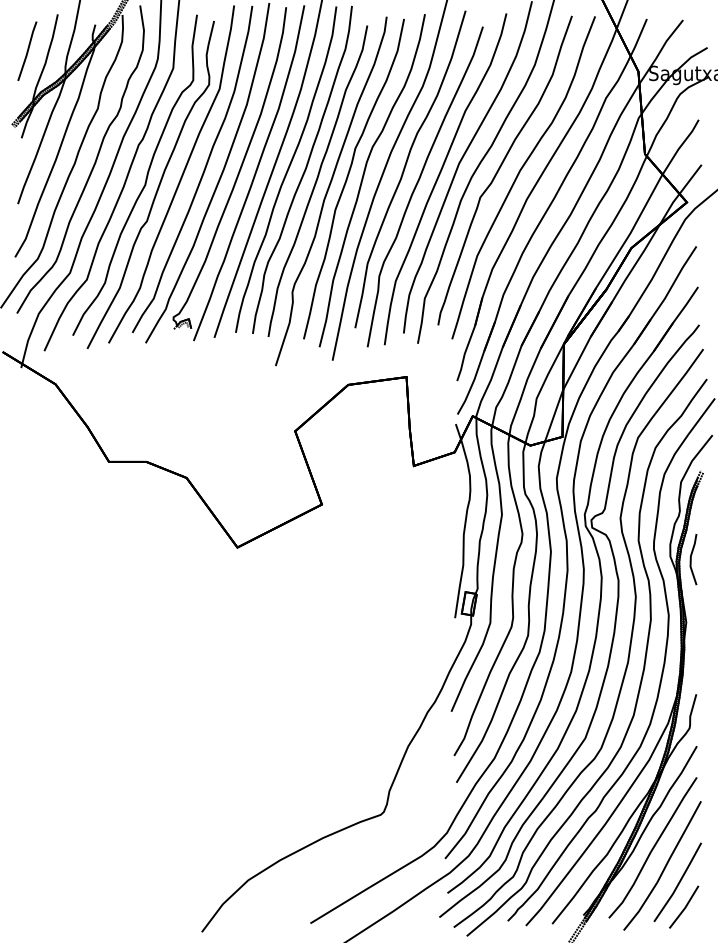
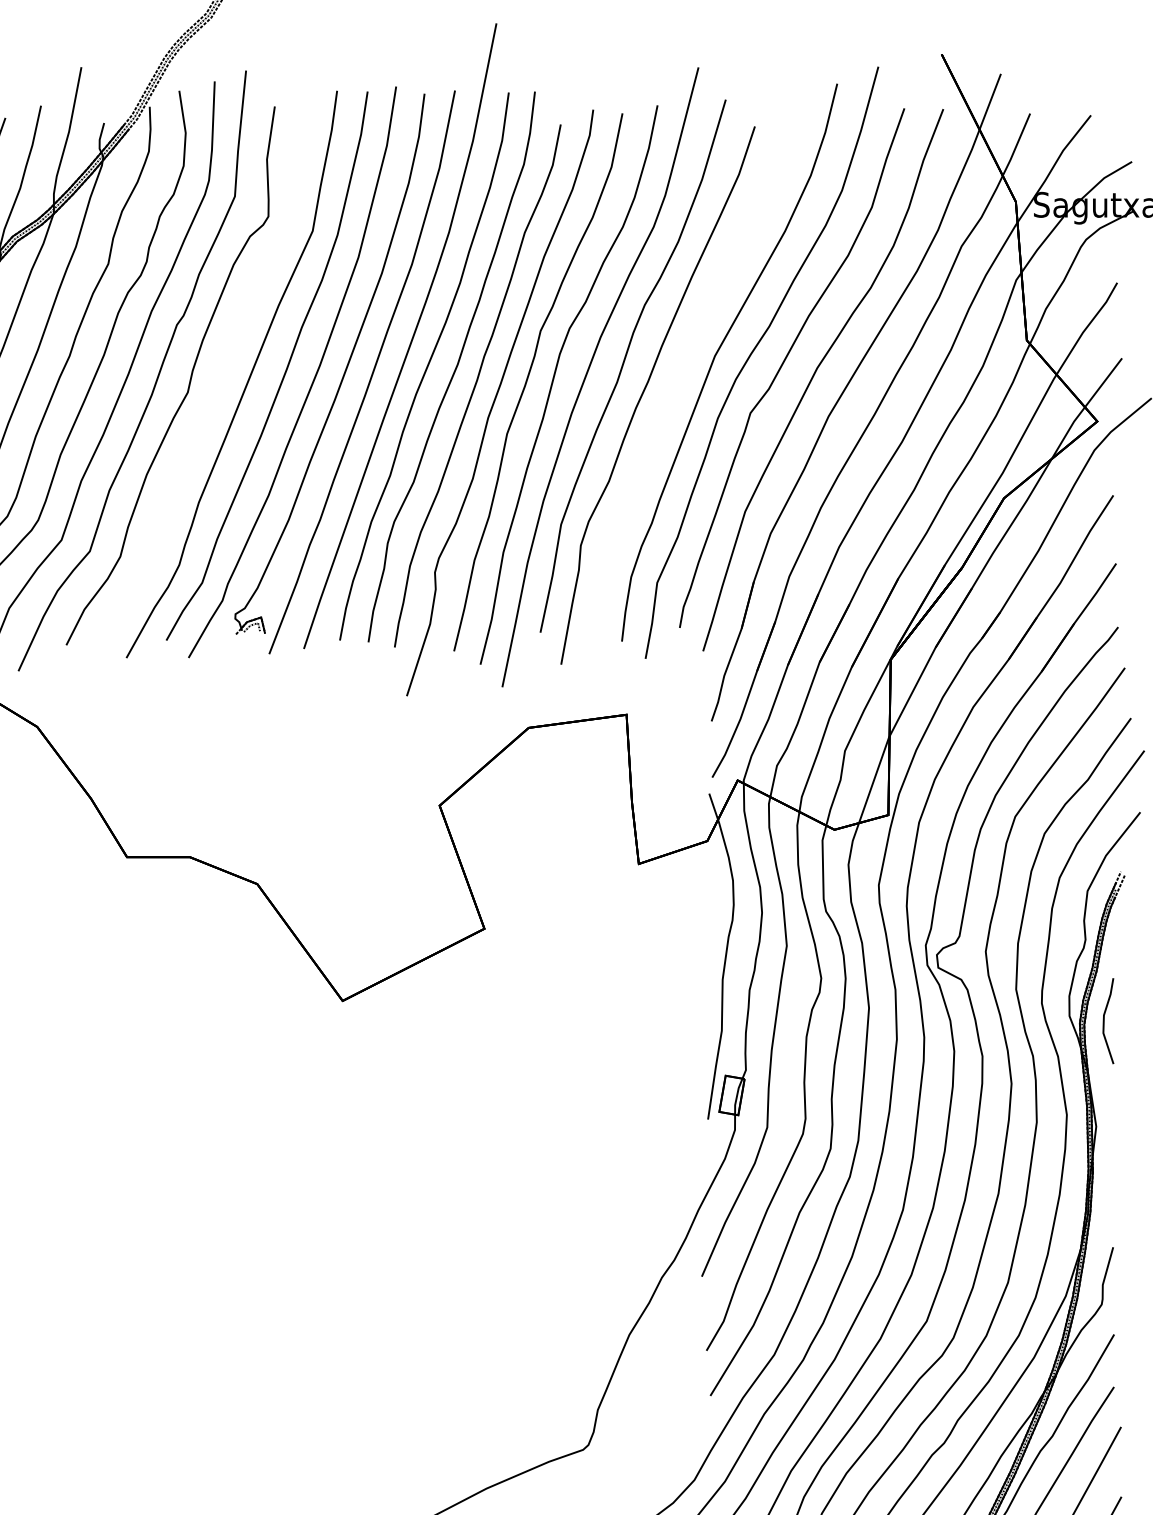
part: (439, 177) -> (681, 379), removed
part: (157, 187) -> (208, 396), removed

